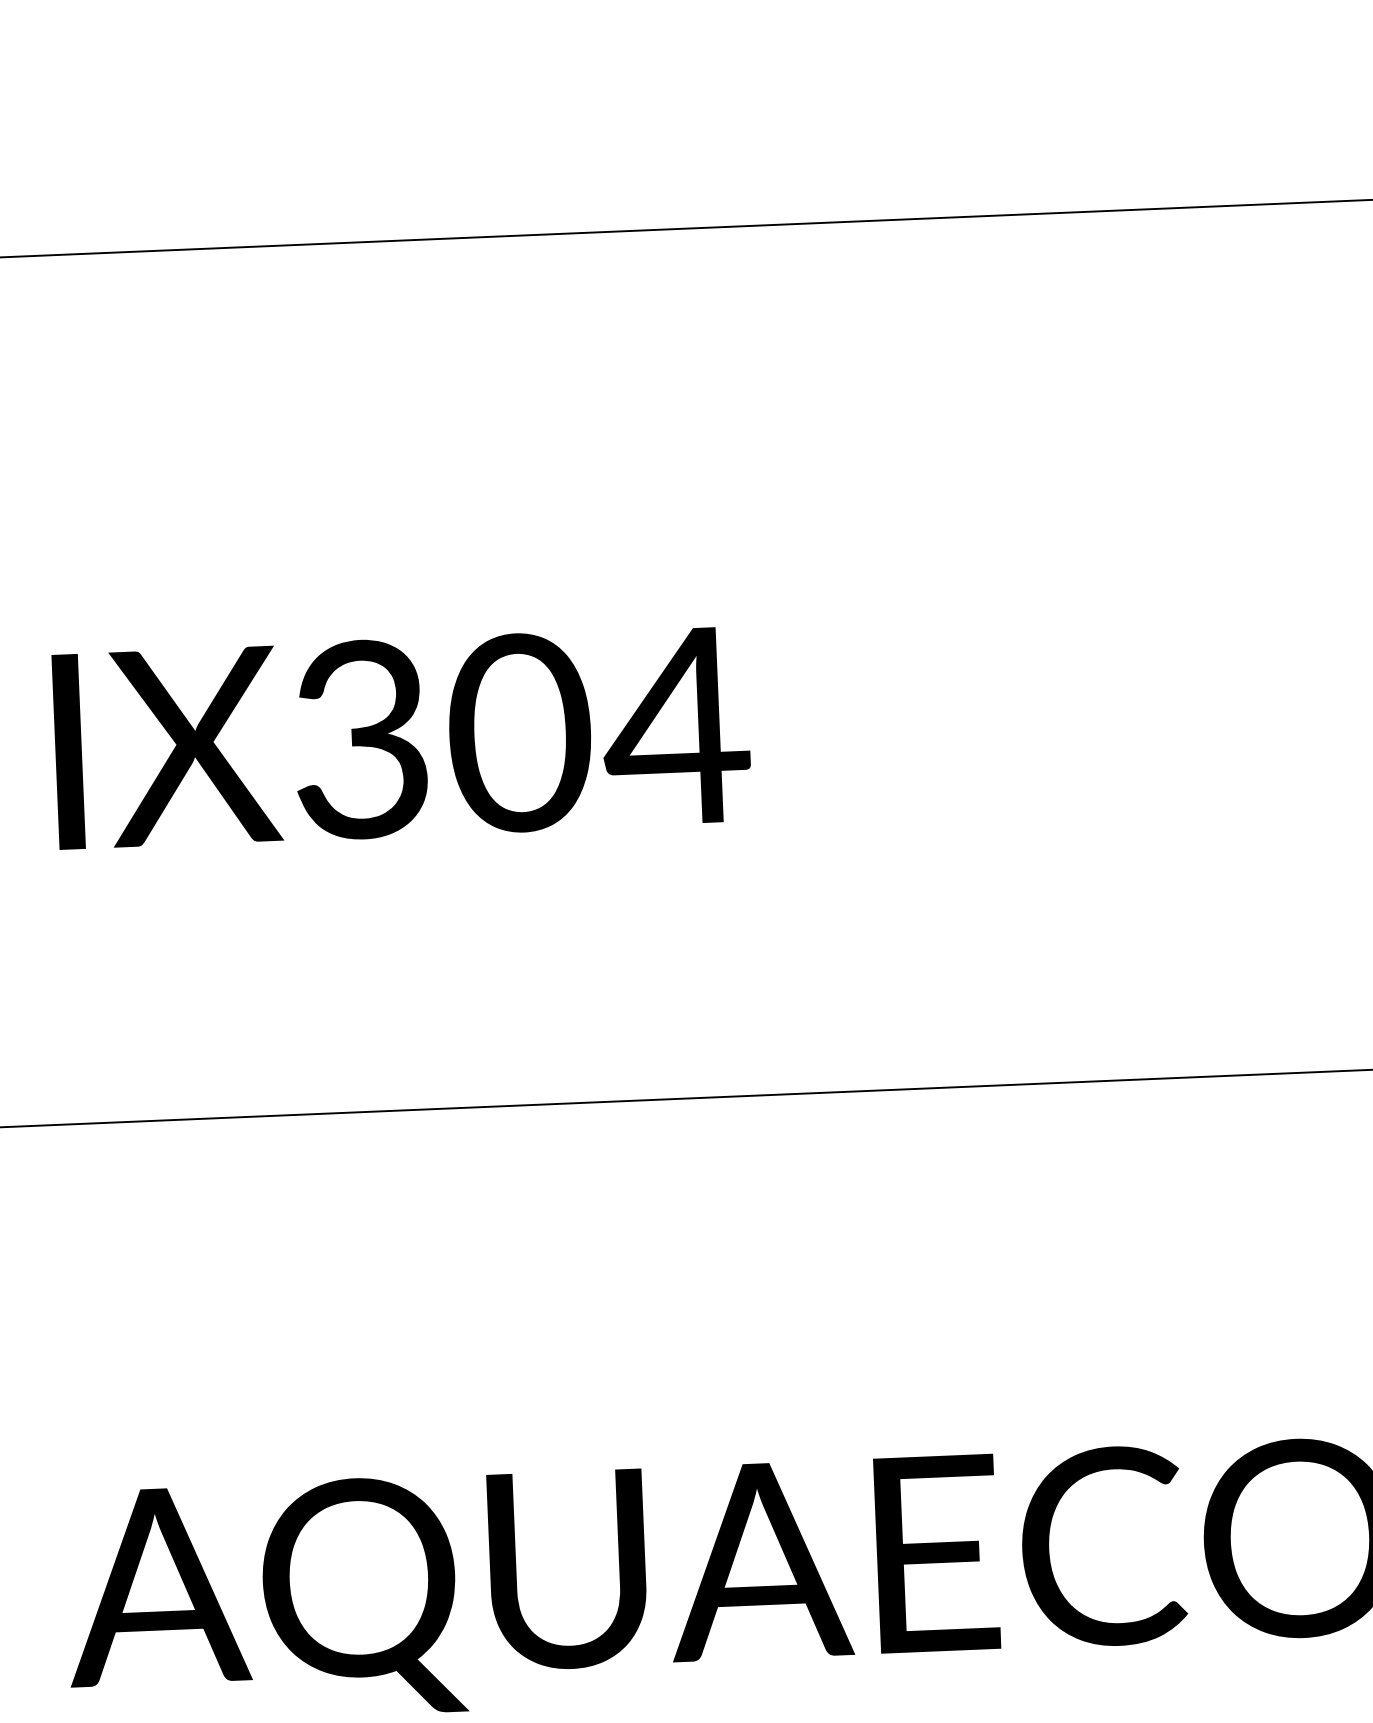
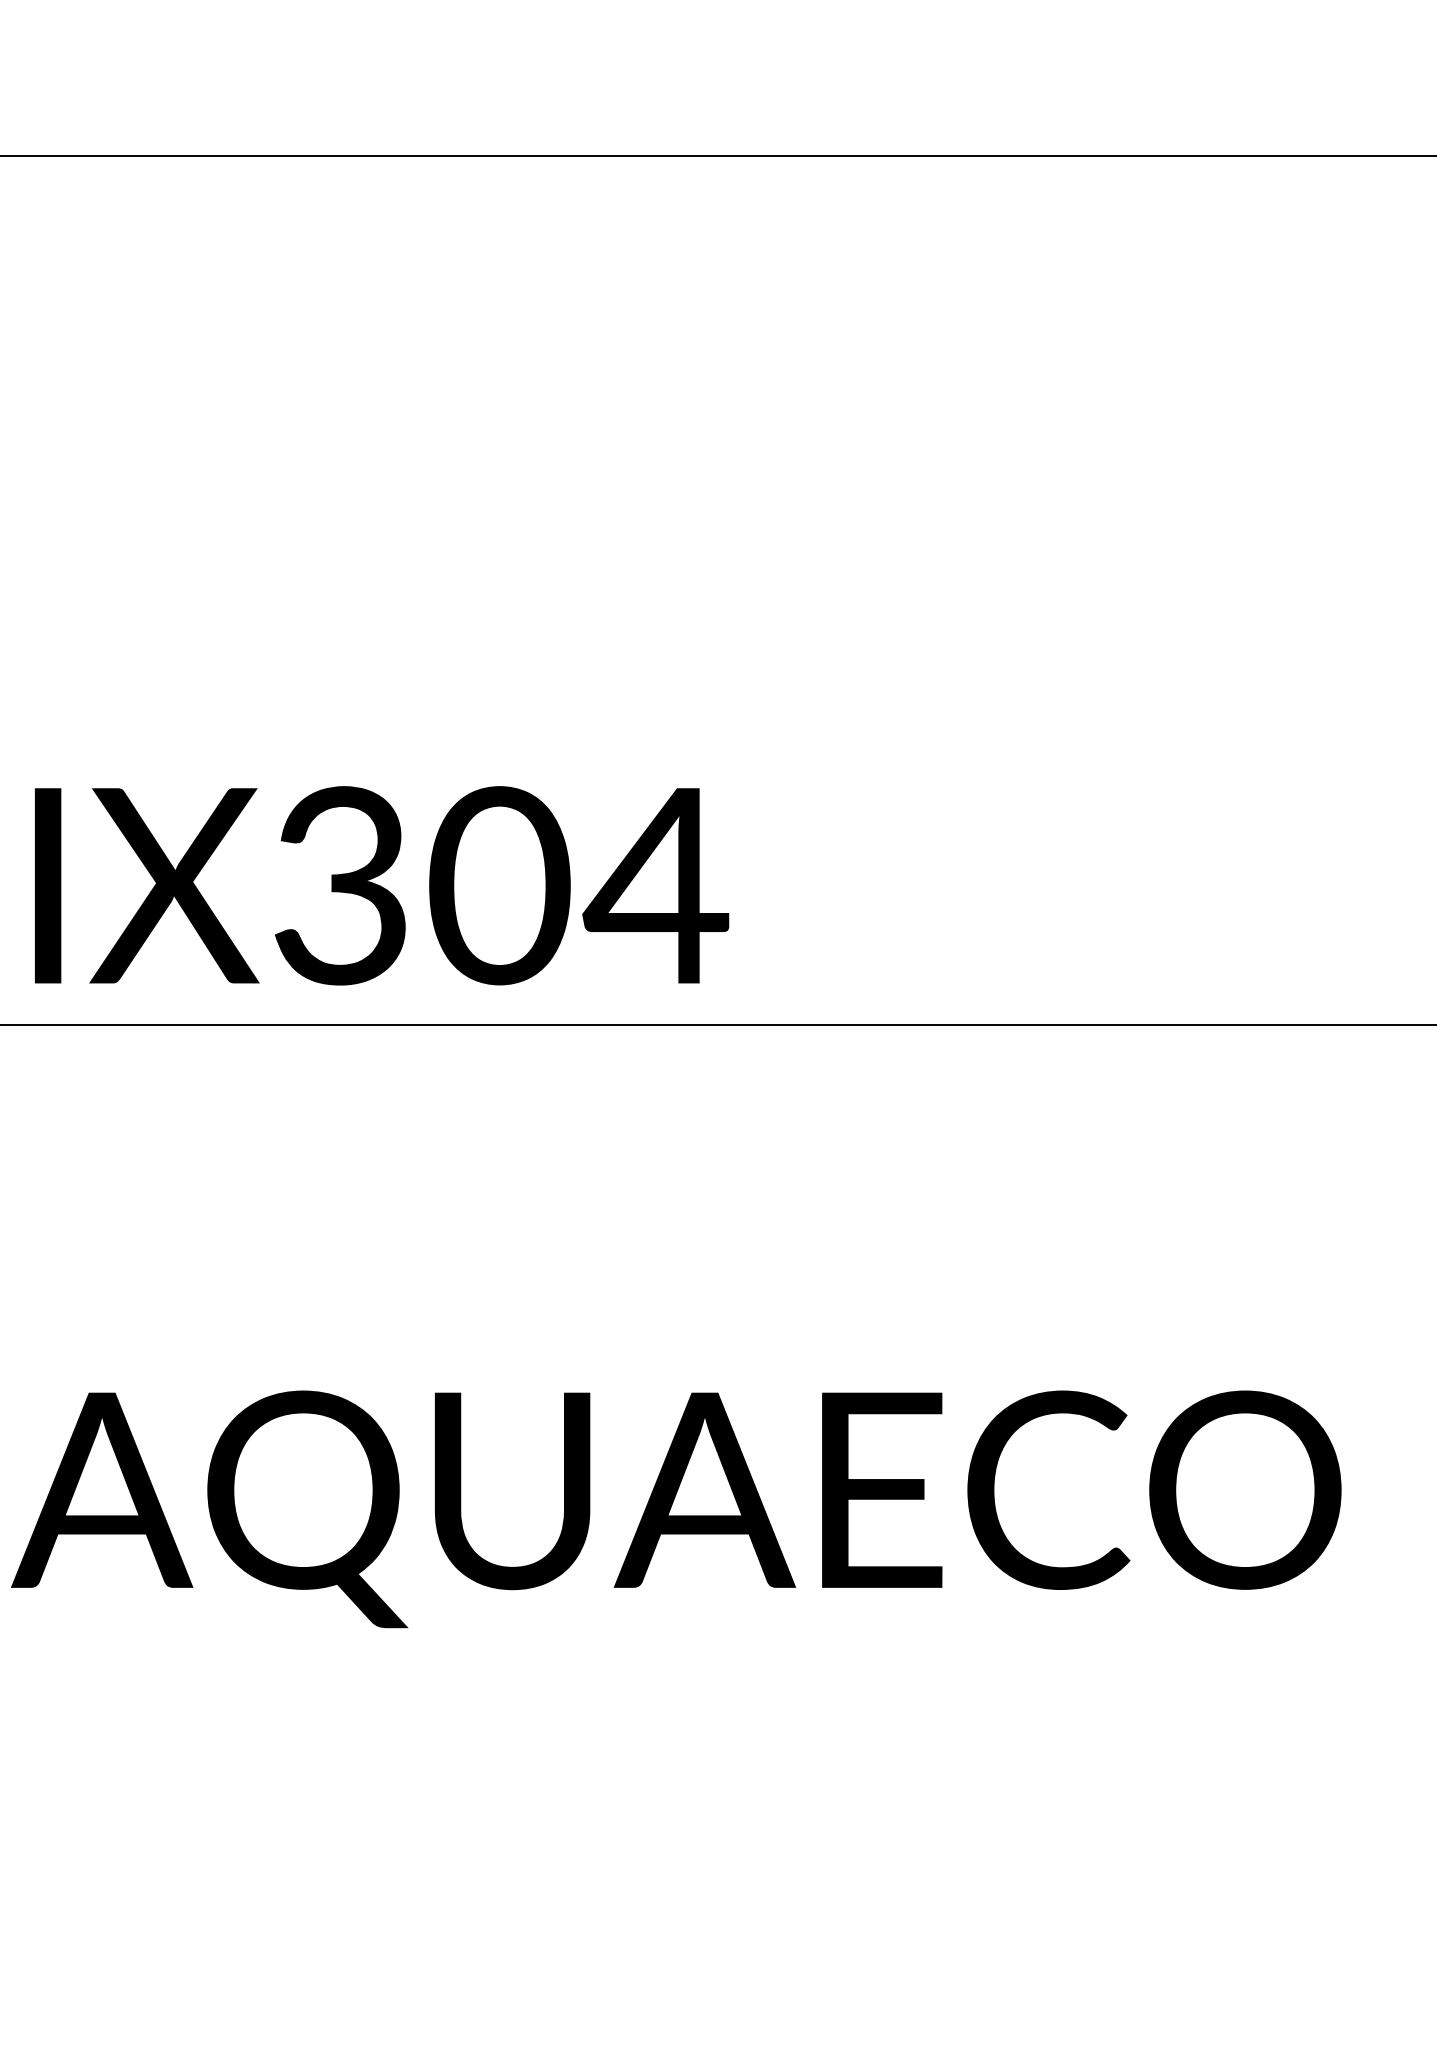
text: (402, 737) -> (382, 885), moved

